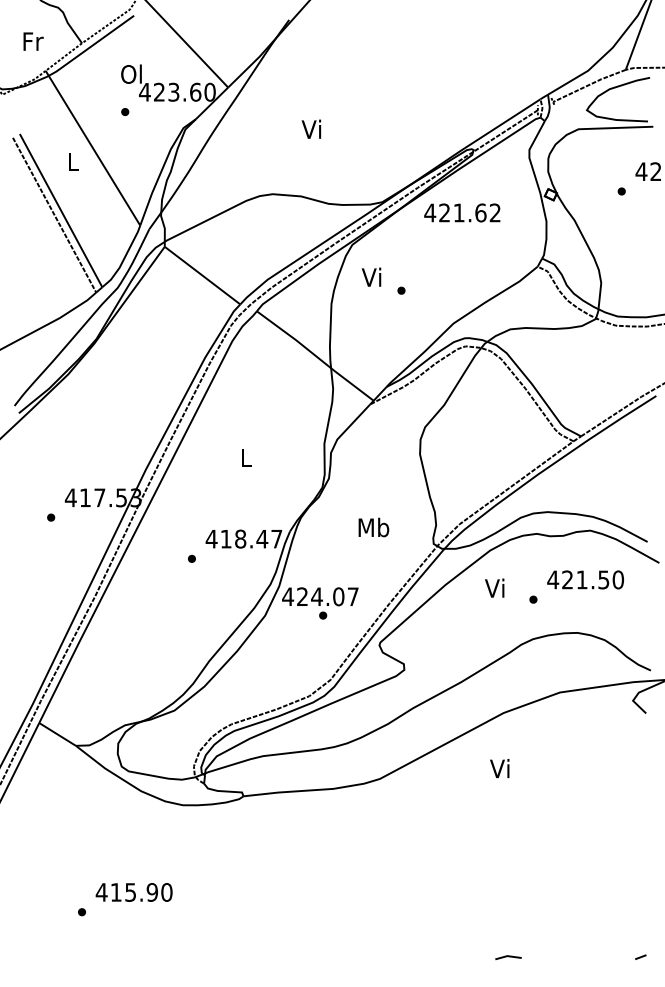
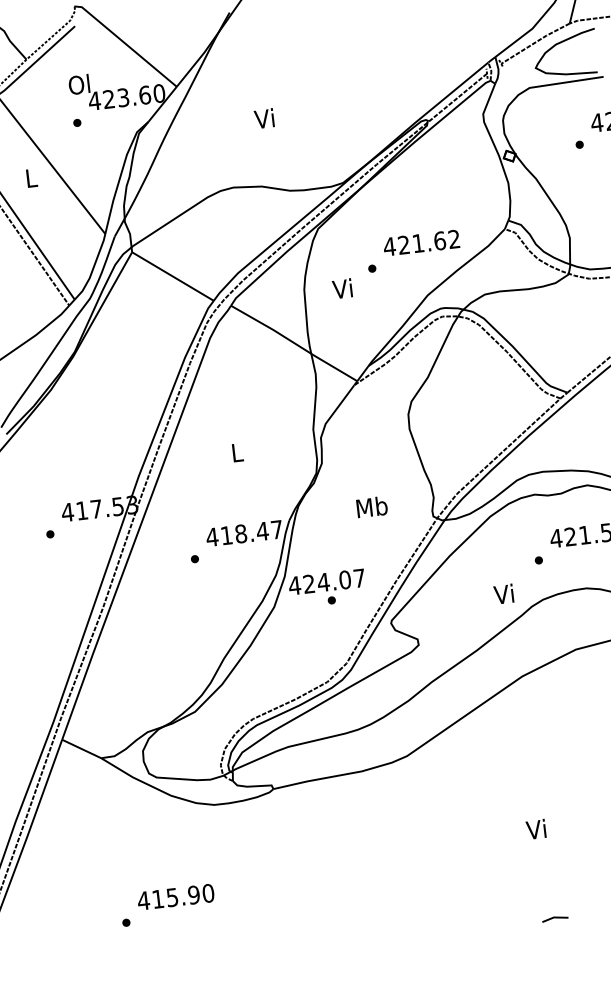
text: (462, 212) -> (421, 242), moved
text: (371, 276) -> (342, 288), moved
text: (494, 587) -> (503, 593), moved
text: (499, 768) -> (535, 829), moved

